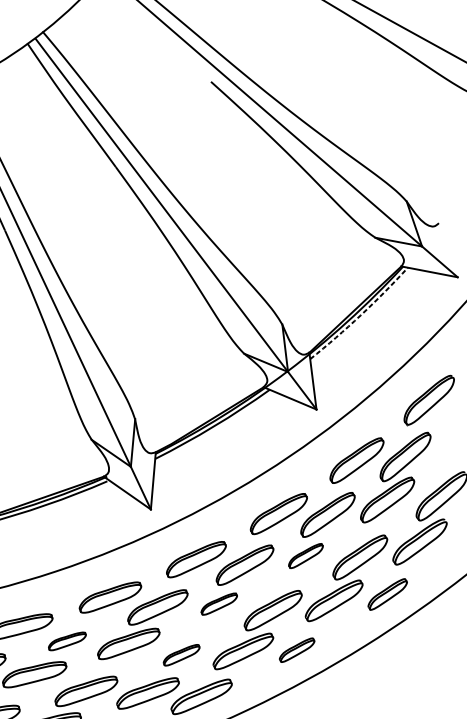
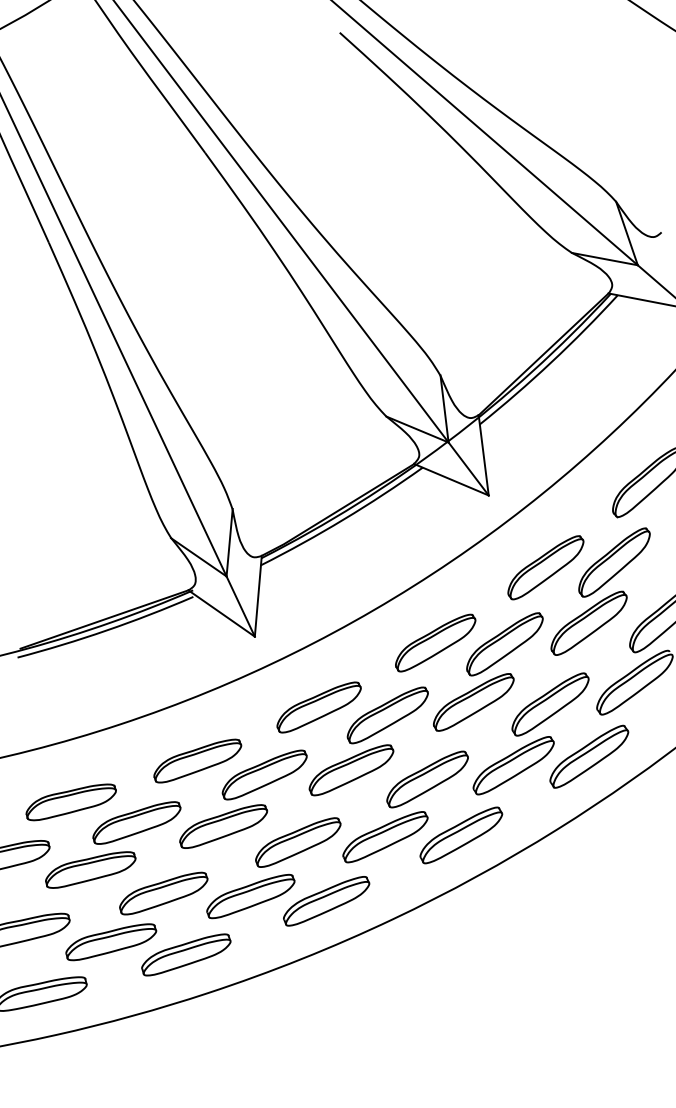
arc: (360, 315) -> (551, 362), dashed -> solid
part: (305, 556) -> (473, 702), size x1.67
part: (387, 594) -> (589, 756), size x1.43
part: (219, 604) -> (351, 770), size x1.67
part: (67, 641) -> (136, 822), size x1.67
part: (297, 650) -> (461, 835), size x1.67
part: (181, 655) -> (298, 842), size x1.67

